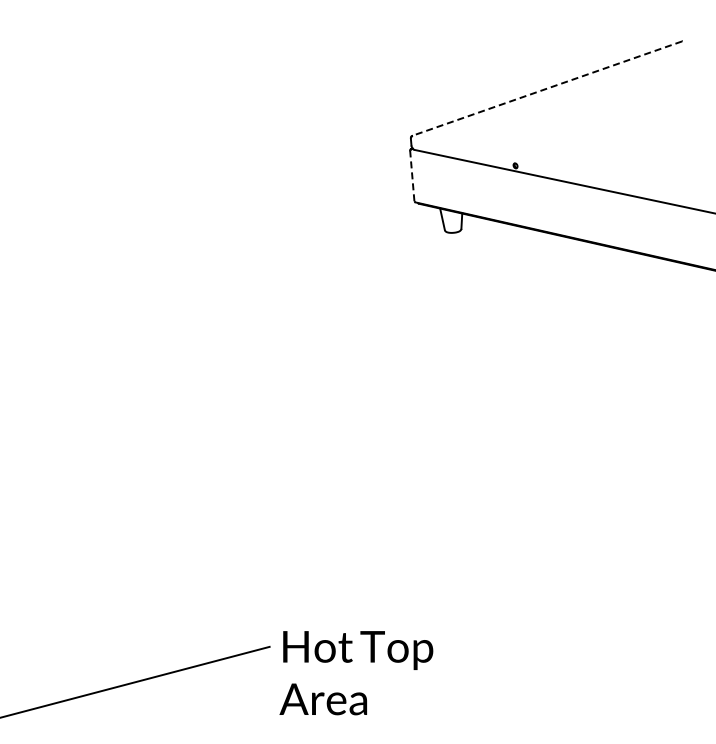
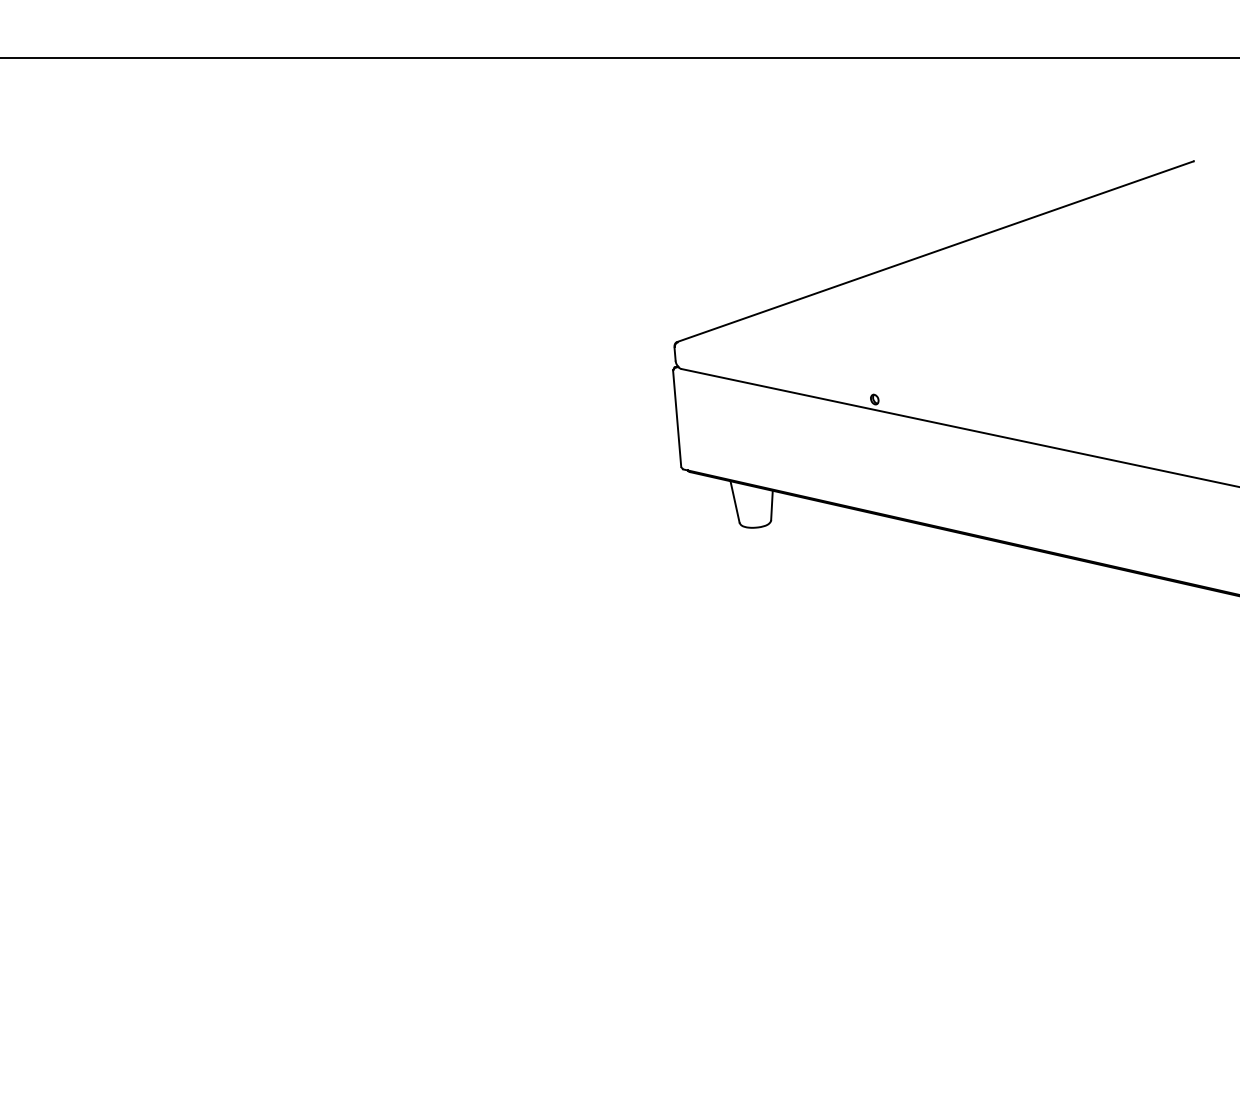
line: (547, 88) -> (935, 251), dashed -> solid
line: (412, 176) -> (677, 419), dashed -> solid

